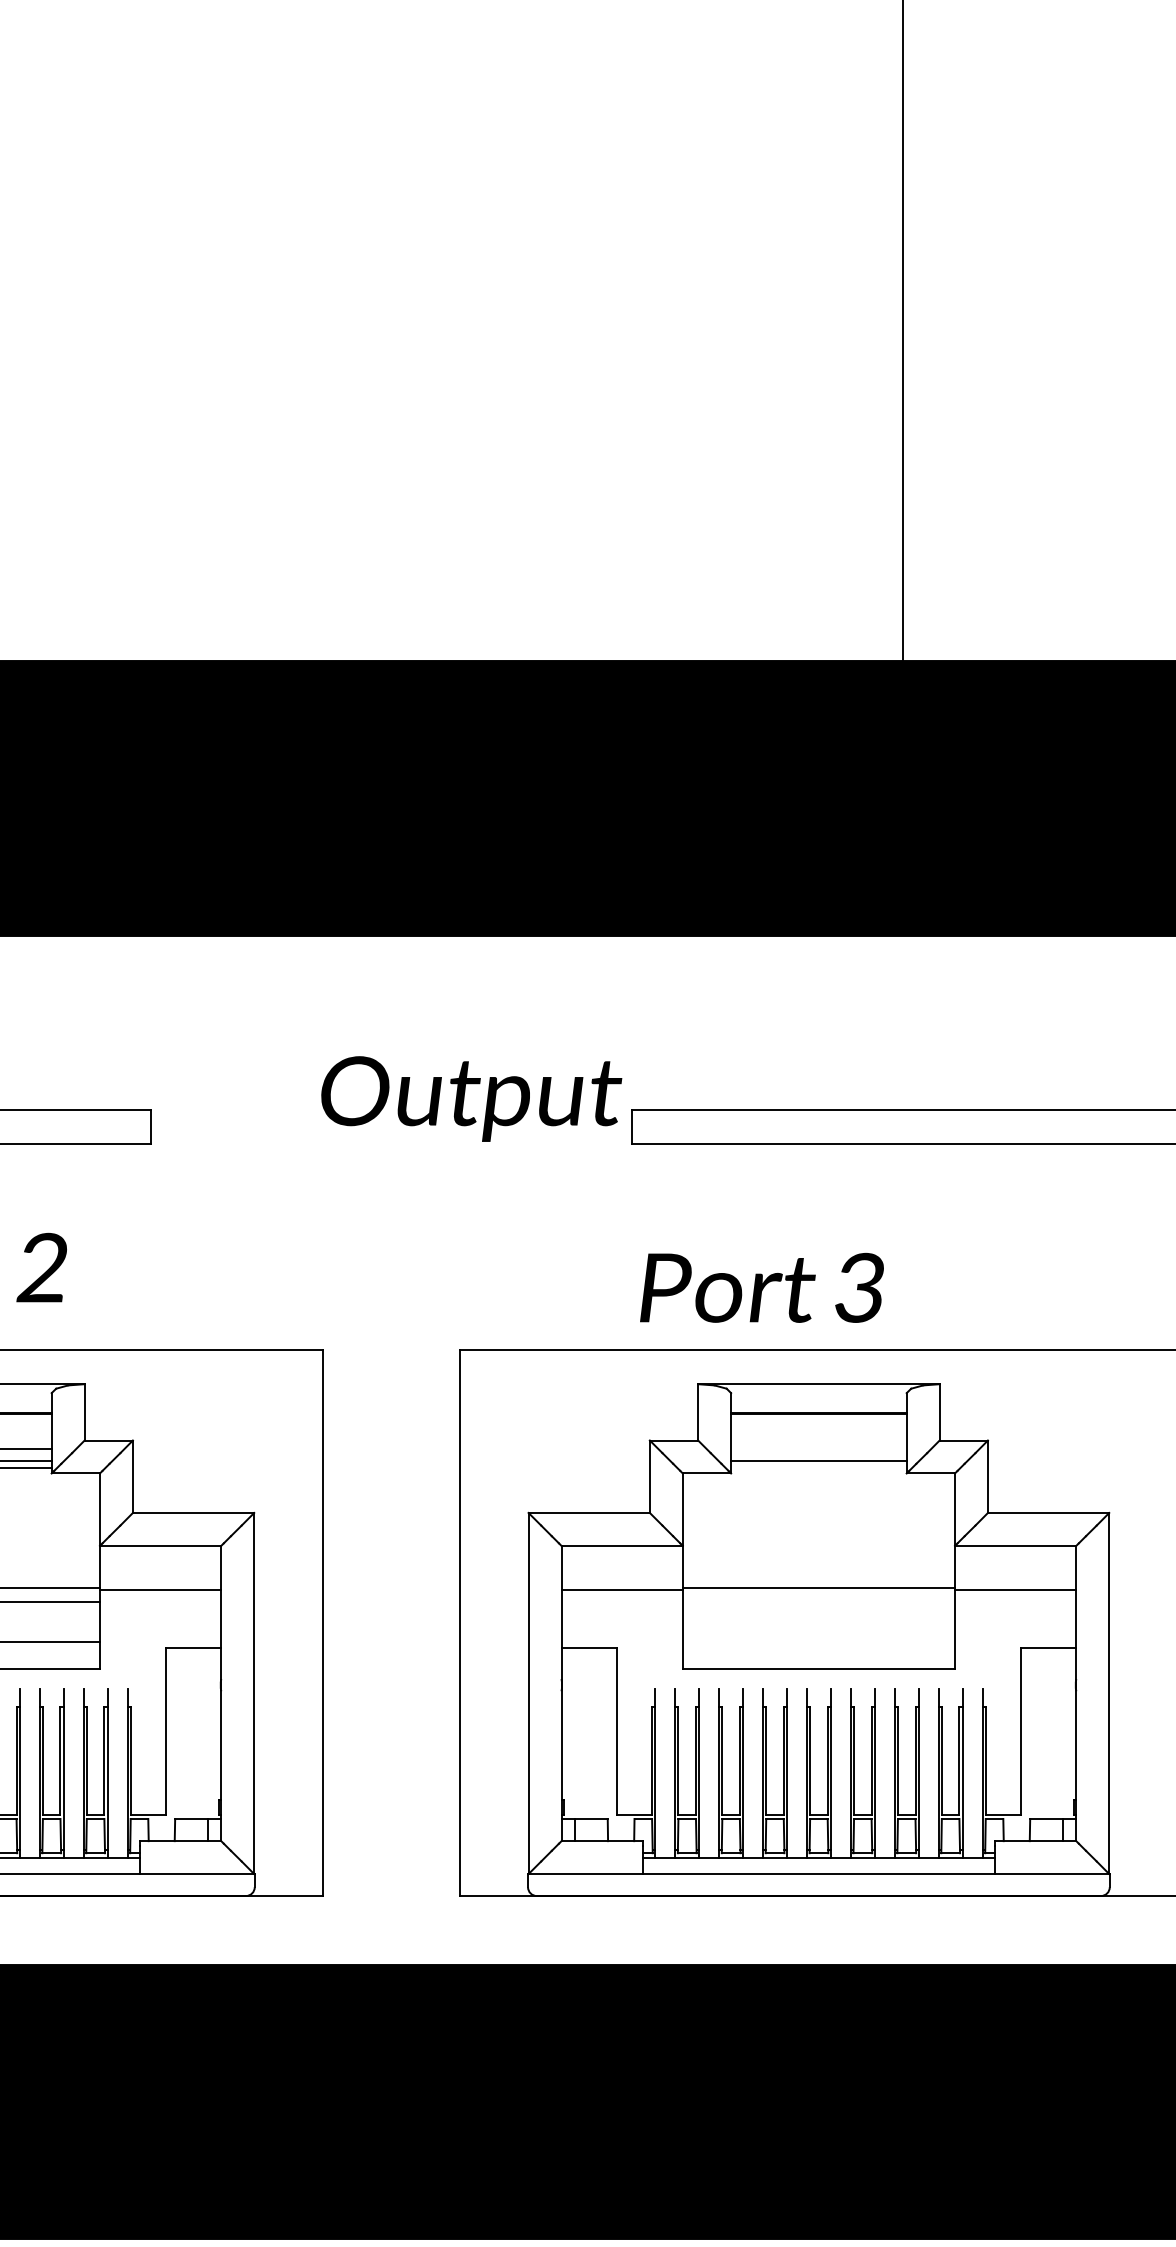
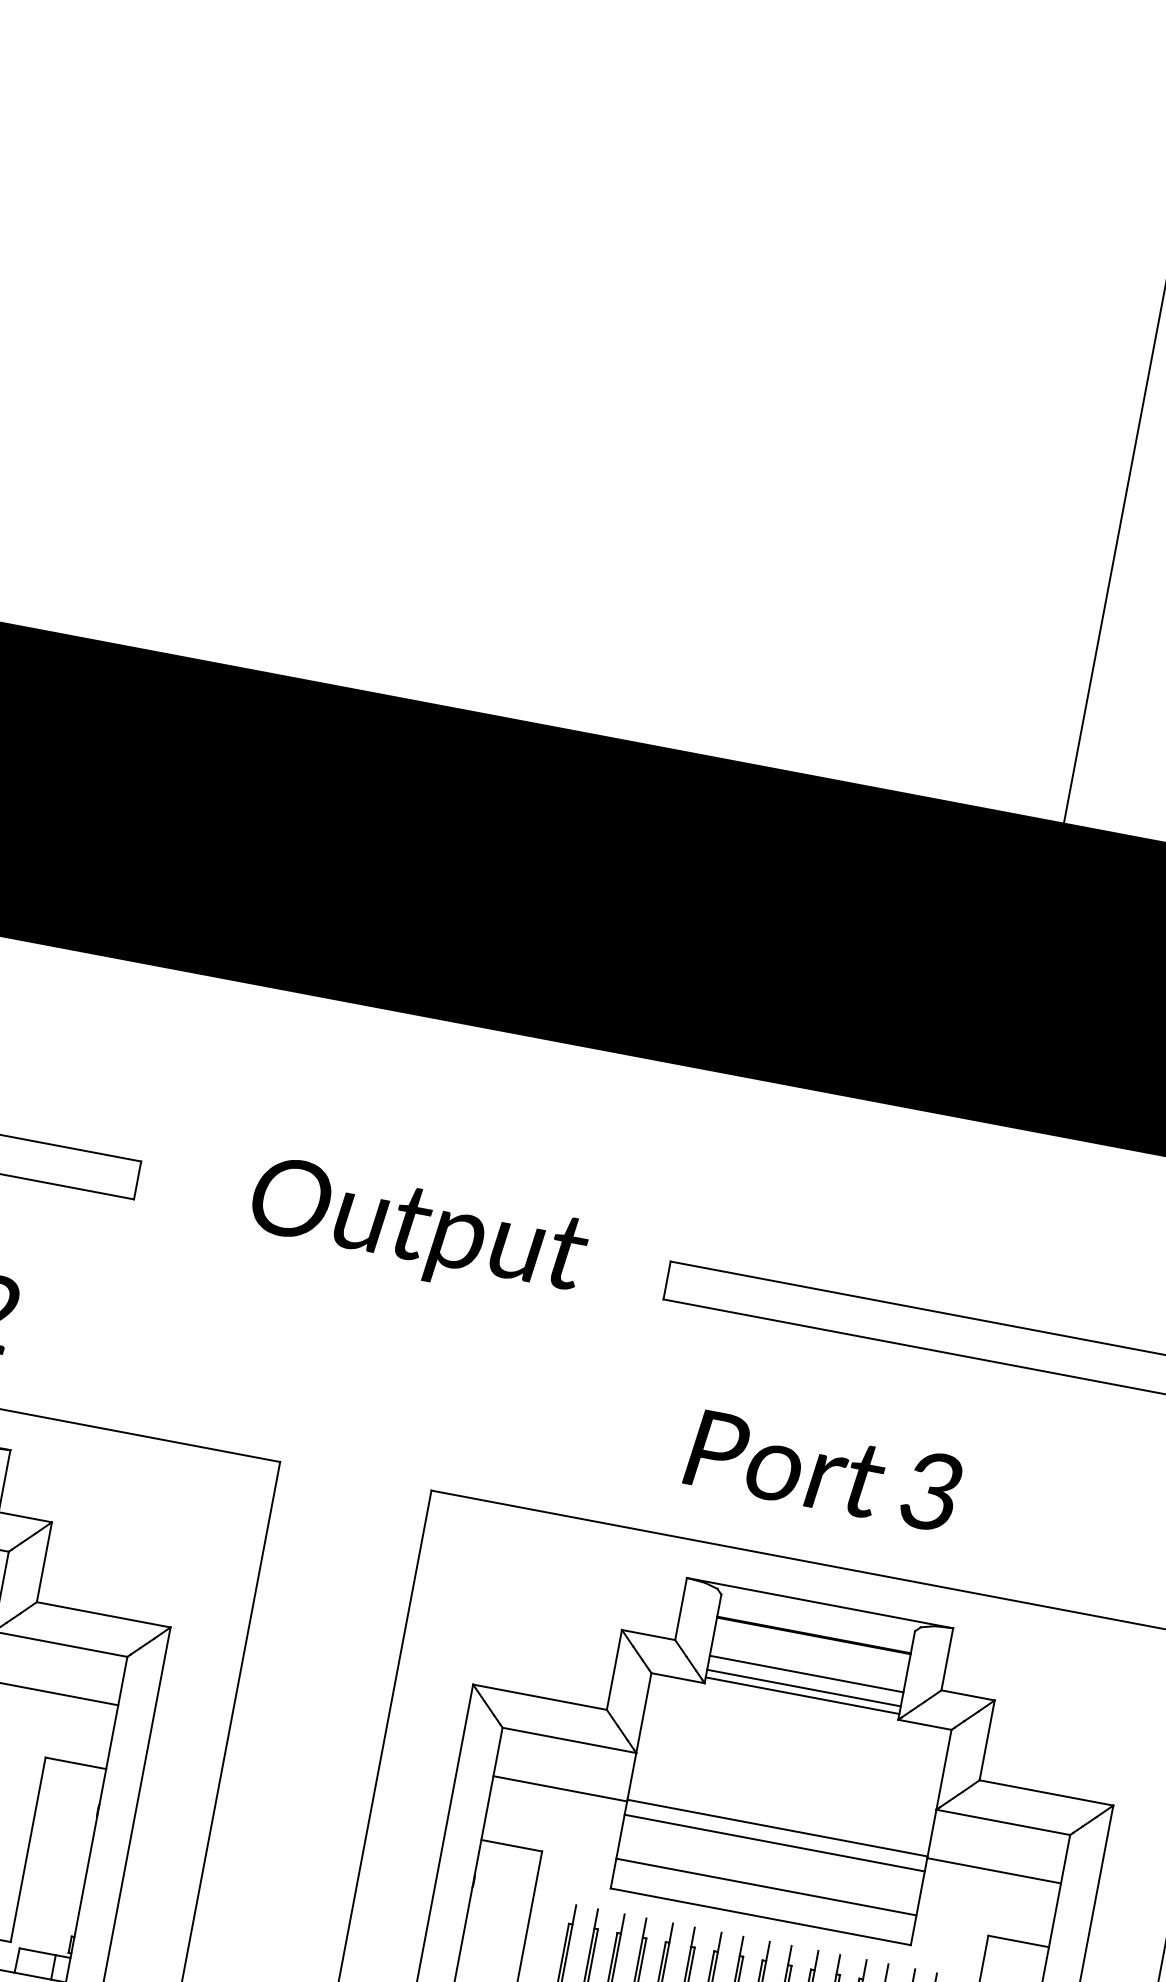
text: (471, 1098) -> (418, 1230), moved
text: (761, 1287) -> (822, 1470), moved
line: (818, 1448) -> (806, 1673), added
line: (818, 1468) -> (802, 1695), added
line: (818, 1601) -> (774, 1842), added
line: (818, 1641) -> (766, 1886), added

